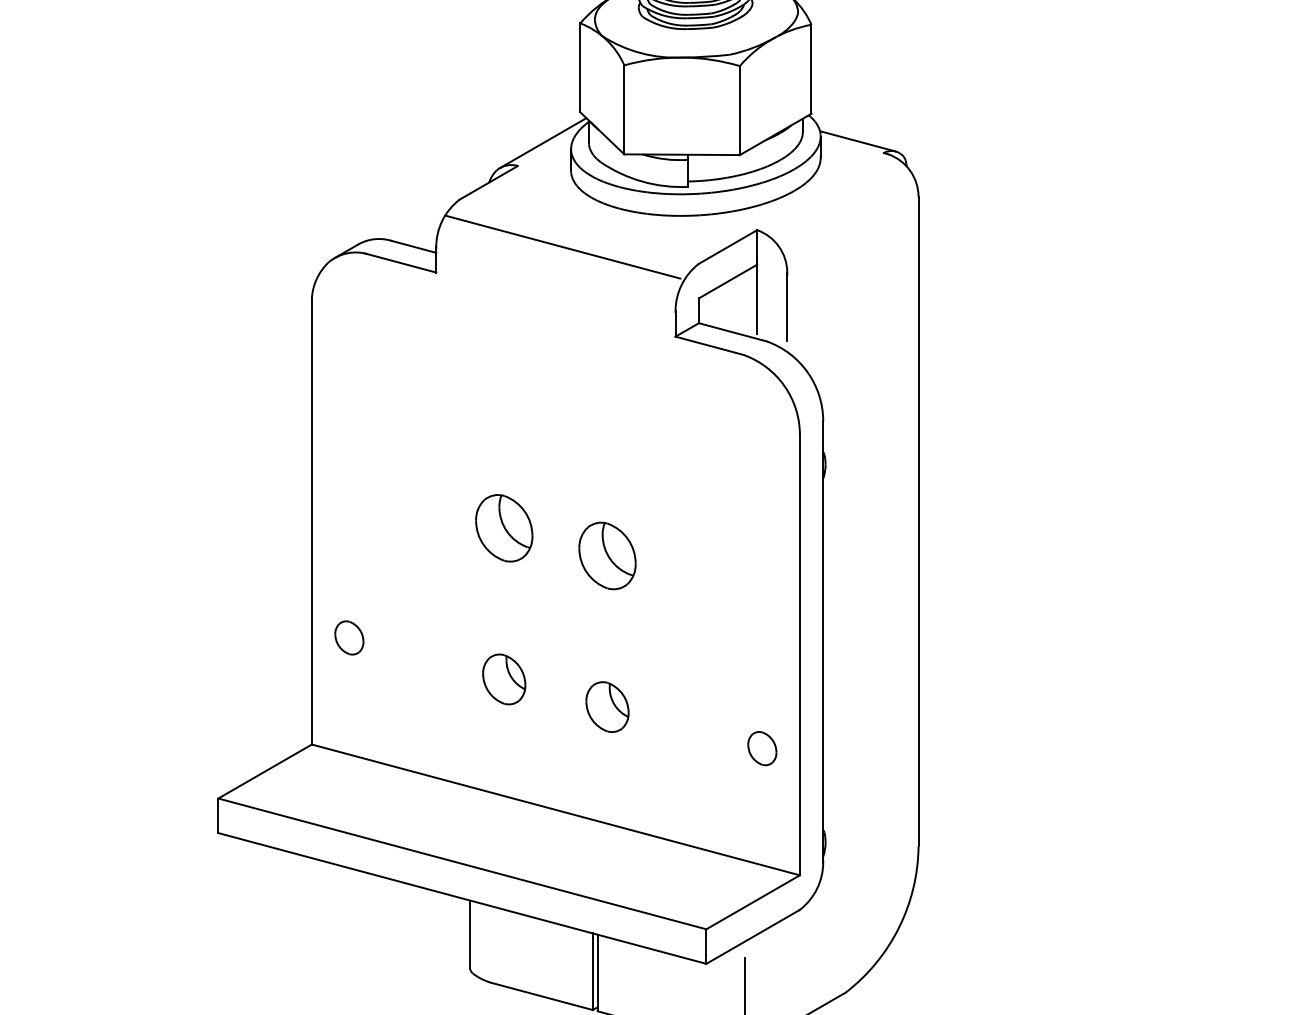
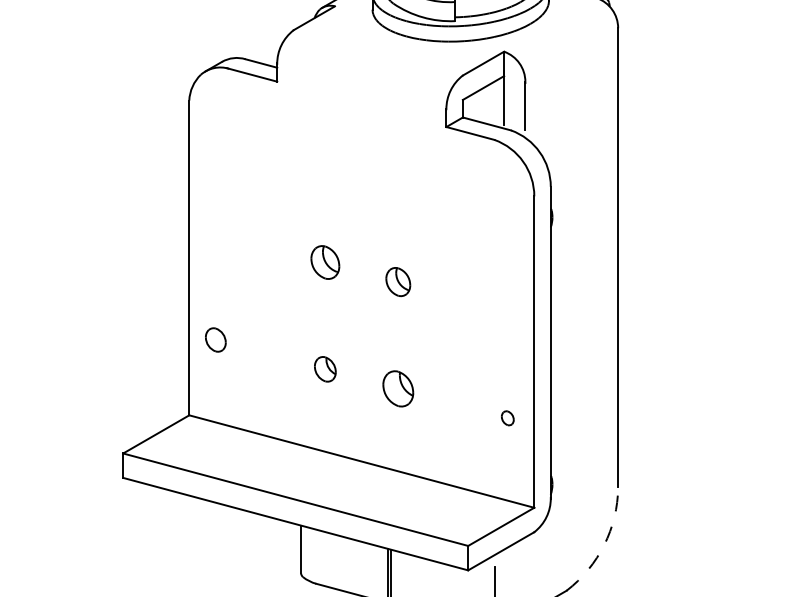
line: (562, 246) -> (366, 63), removed
part: (504, 528) -> (325, 262), size x0.7
part: (607, 555) -> (398, 281), size x0.6
part: (504, 679) -> (325, 369), size x0.7
part: (762, 748) -> (507, 418), size x0.6
arc: (898, 927) -> (604, 544), solid -> dashed

